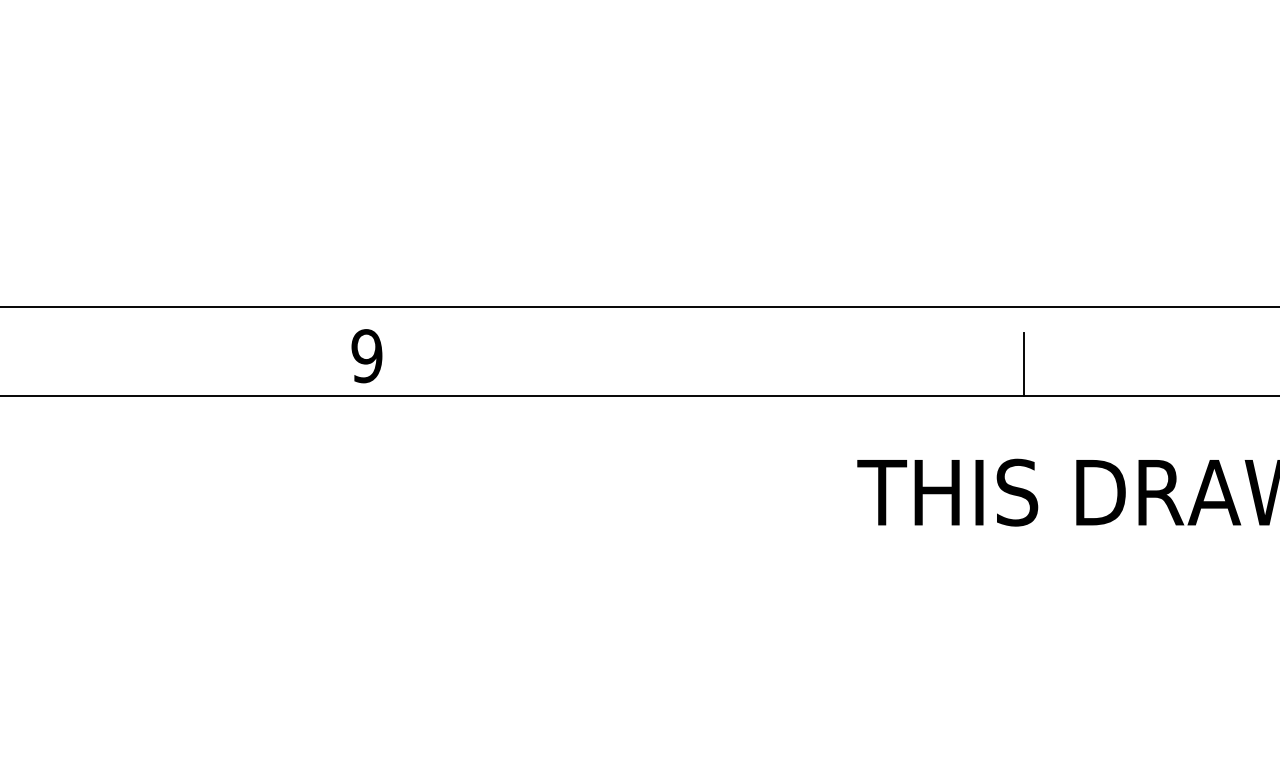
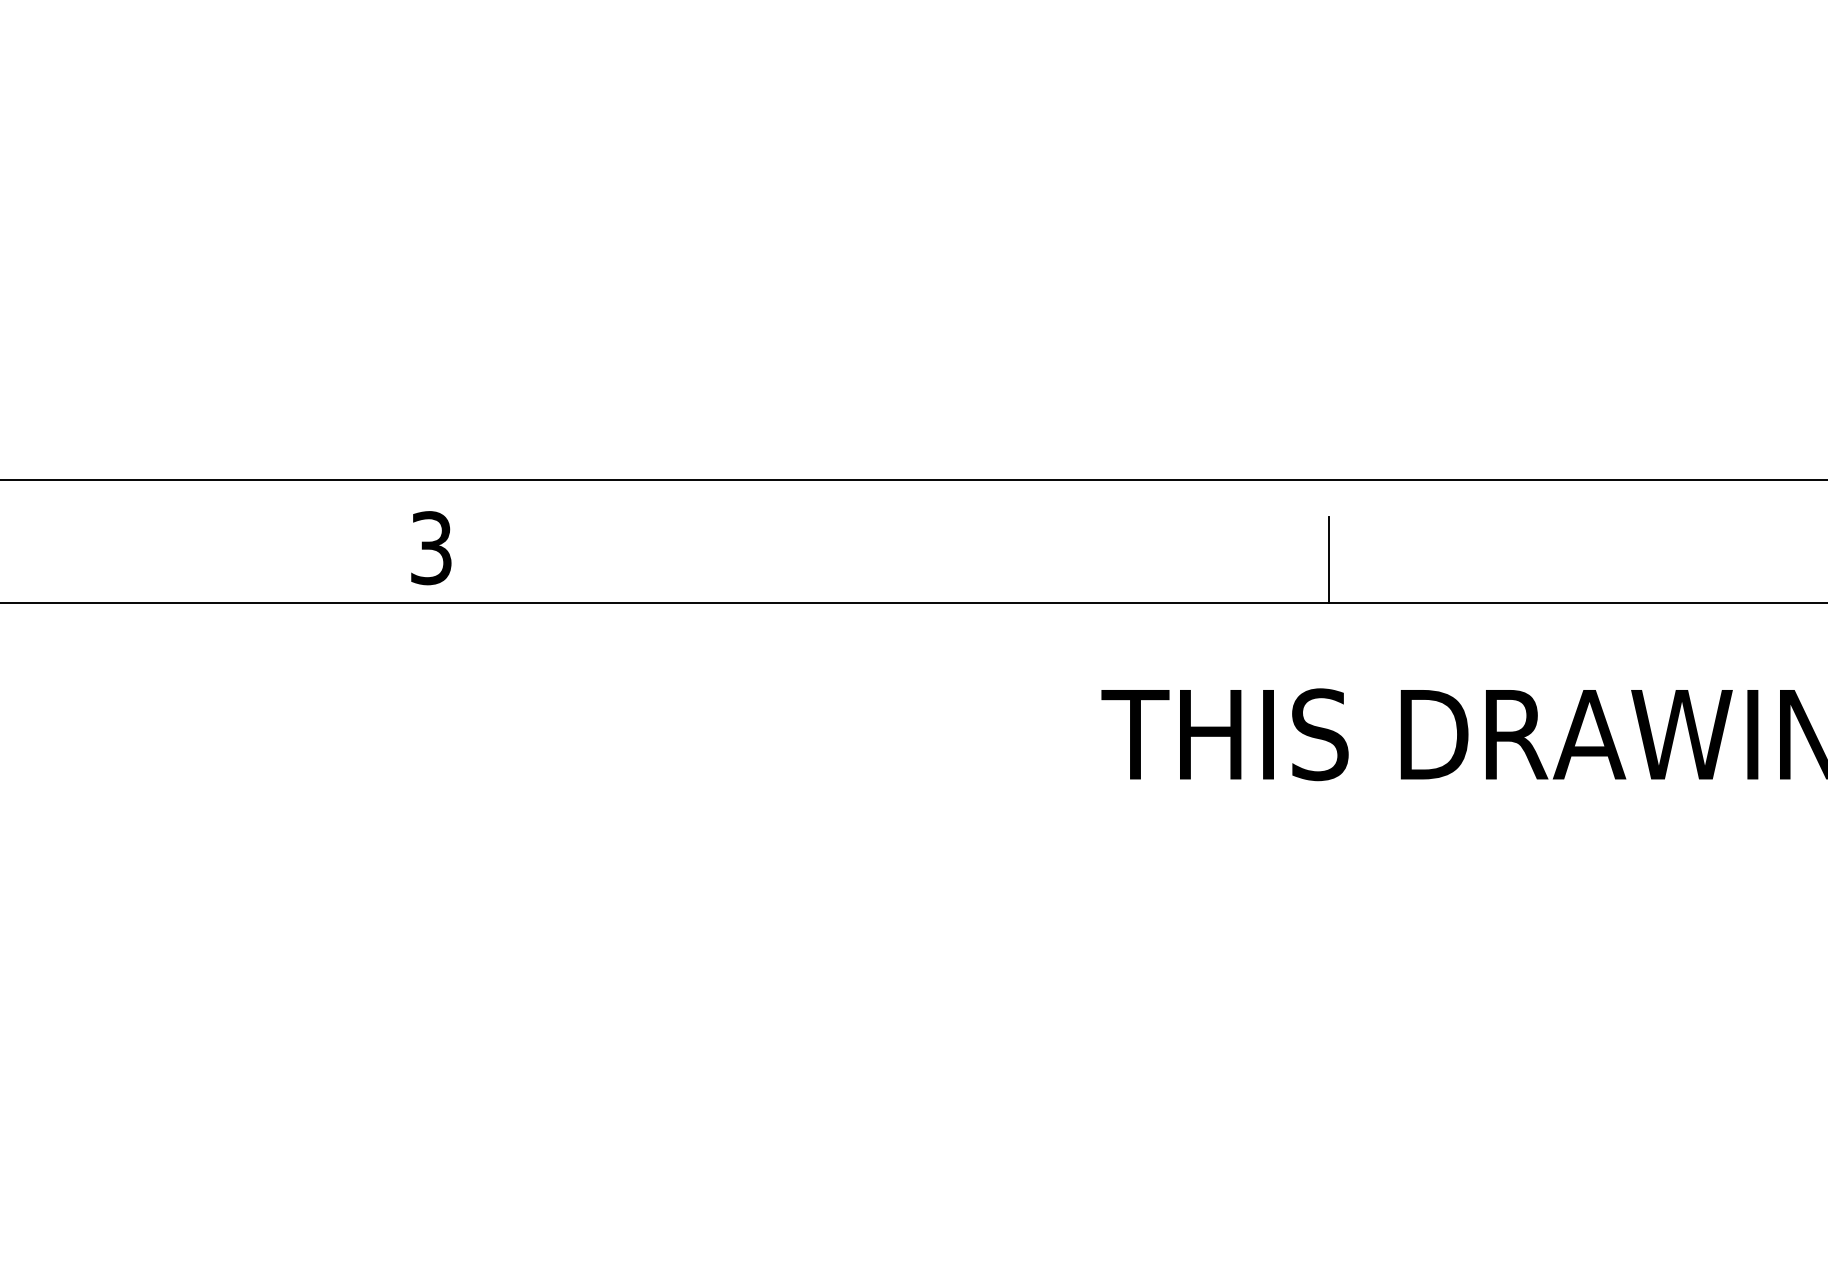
text: (367, 356) -> (431, 548), 9 -> 3

